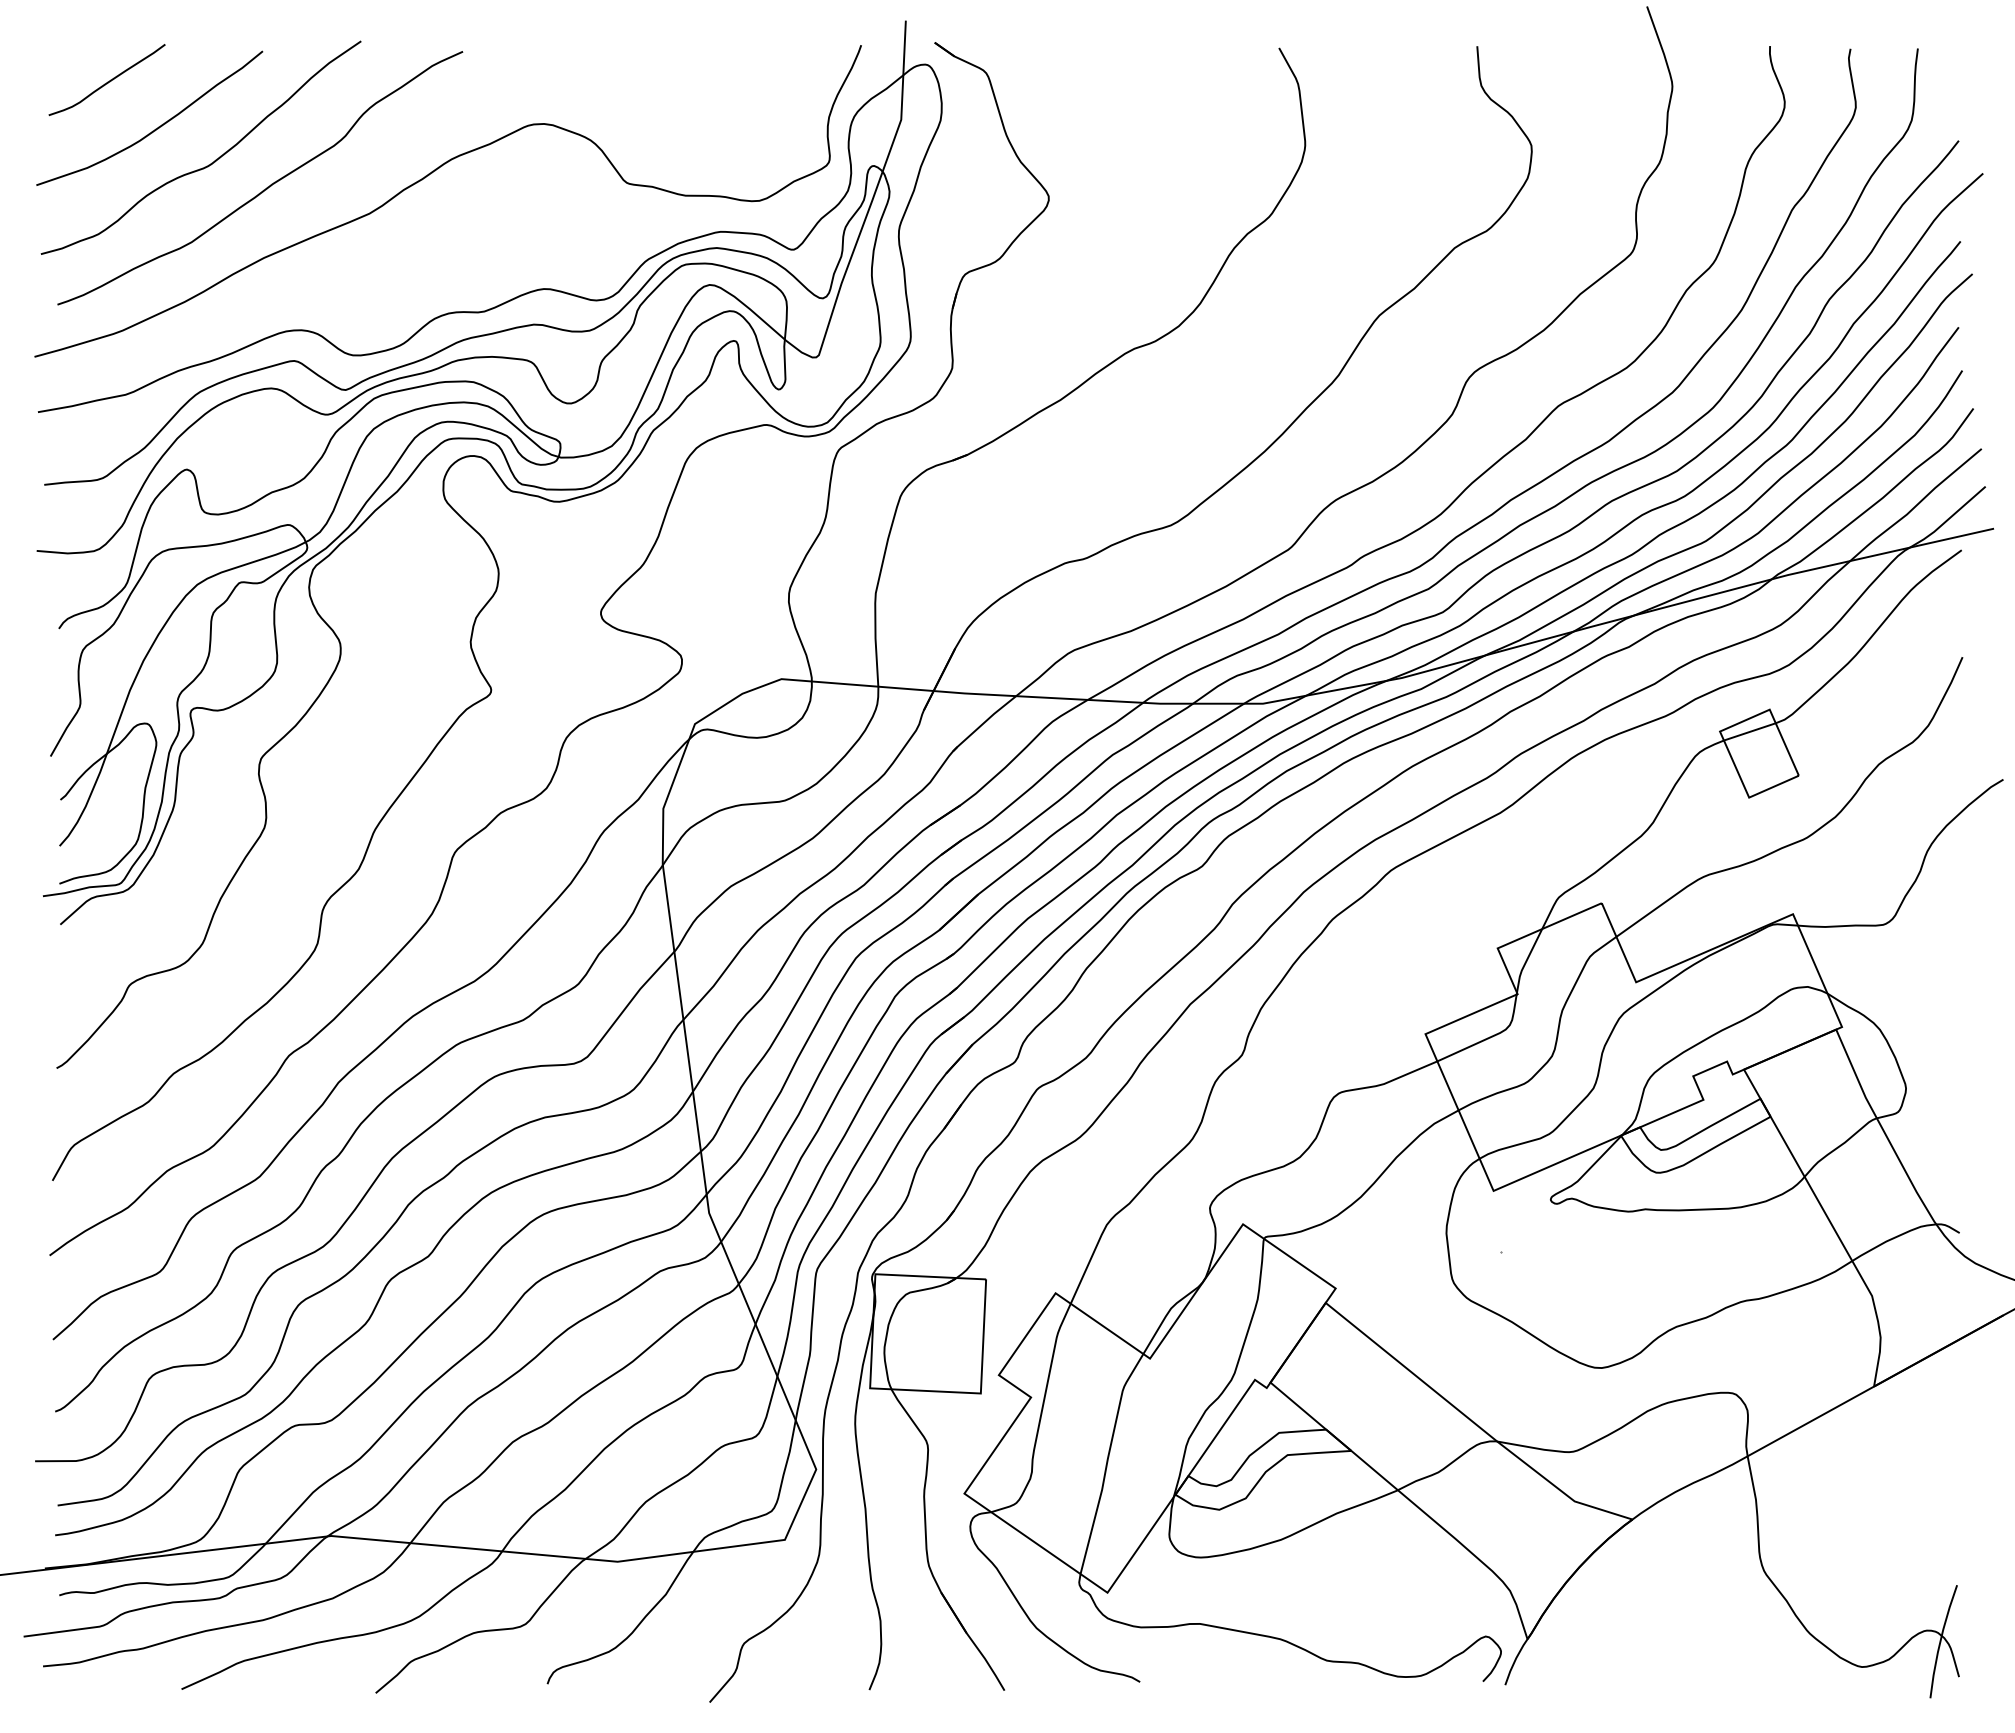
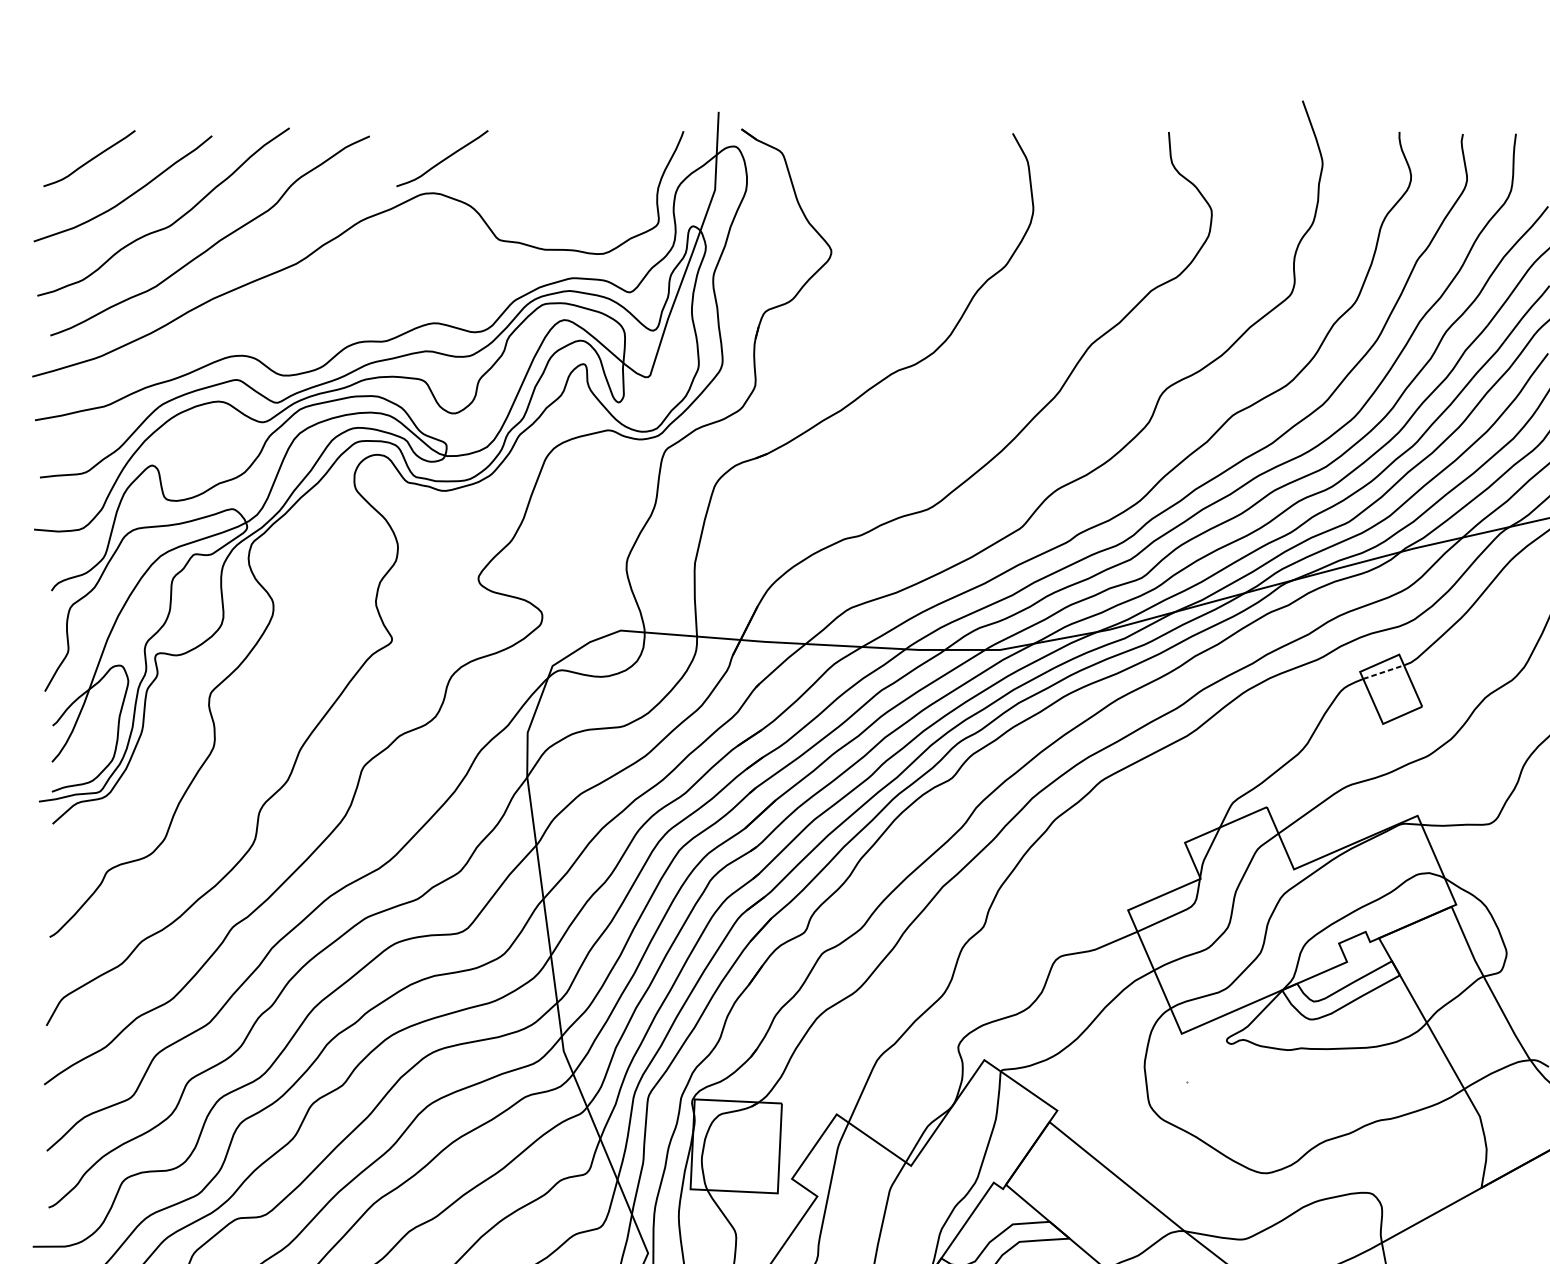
curve: (555, 81) -> (442, 159), added
line: (1750, 731) -> (1384, 671), solid -> dashed

